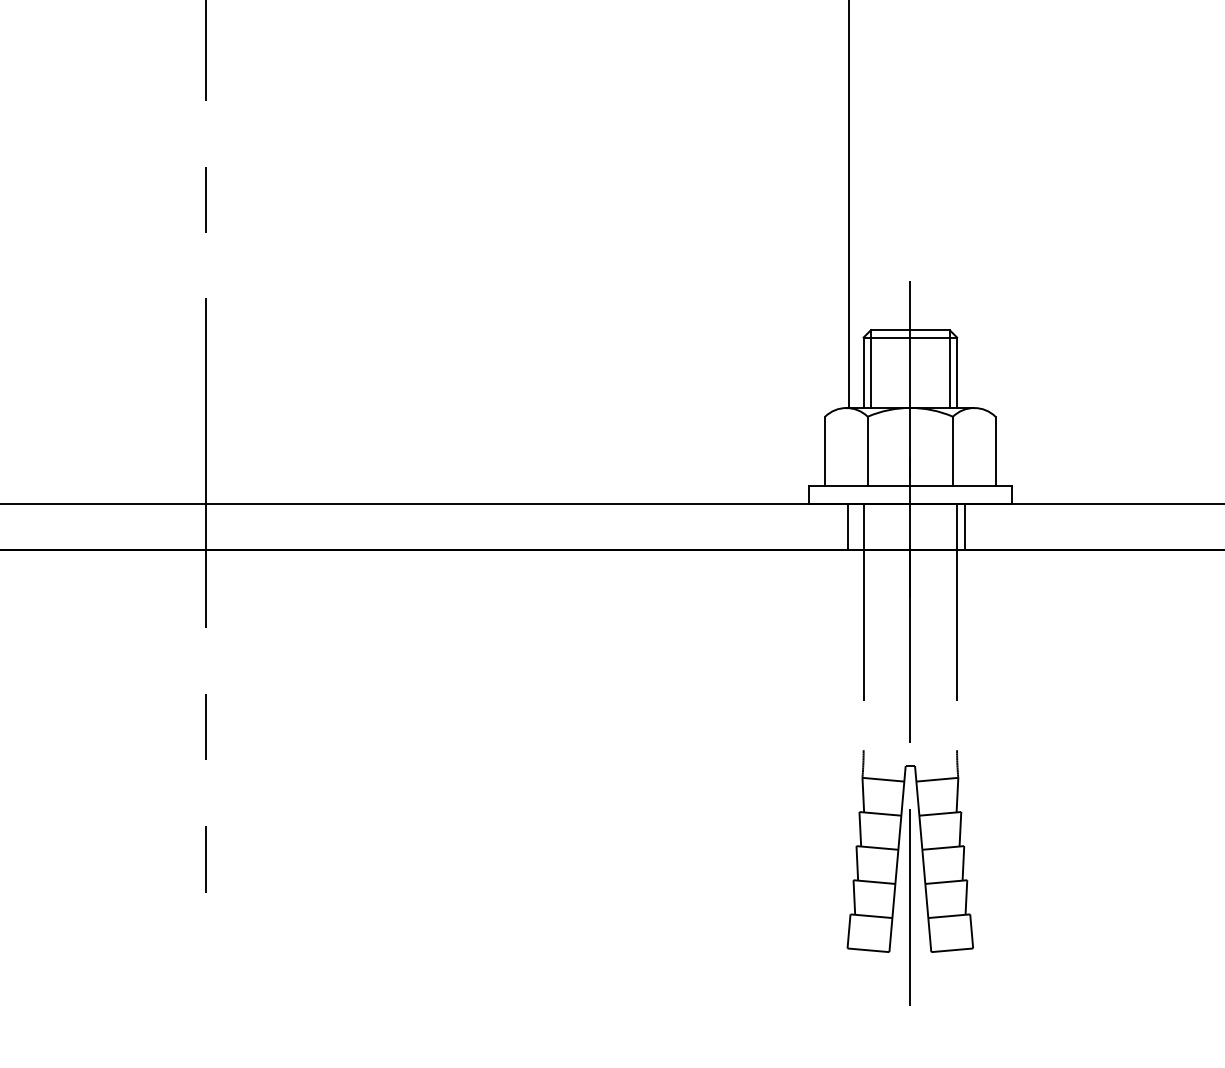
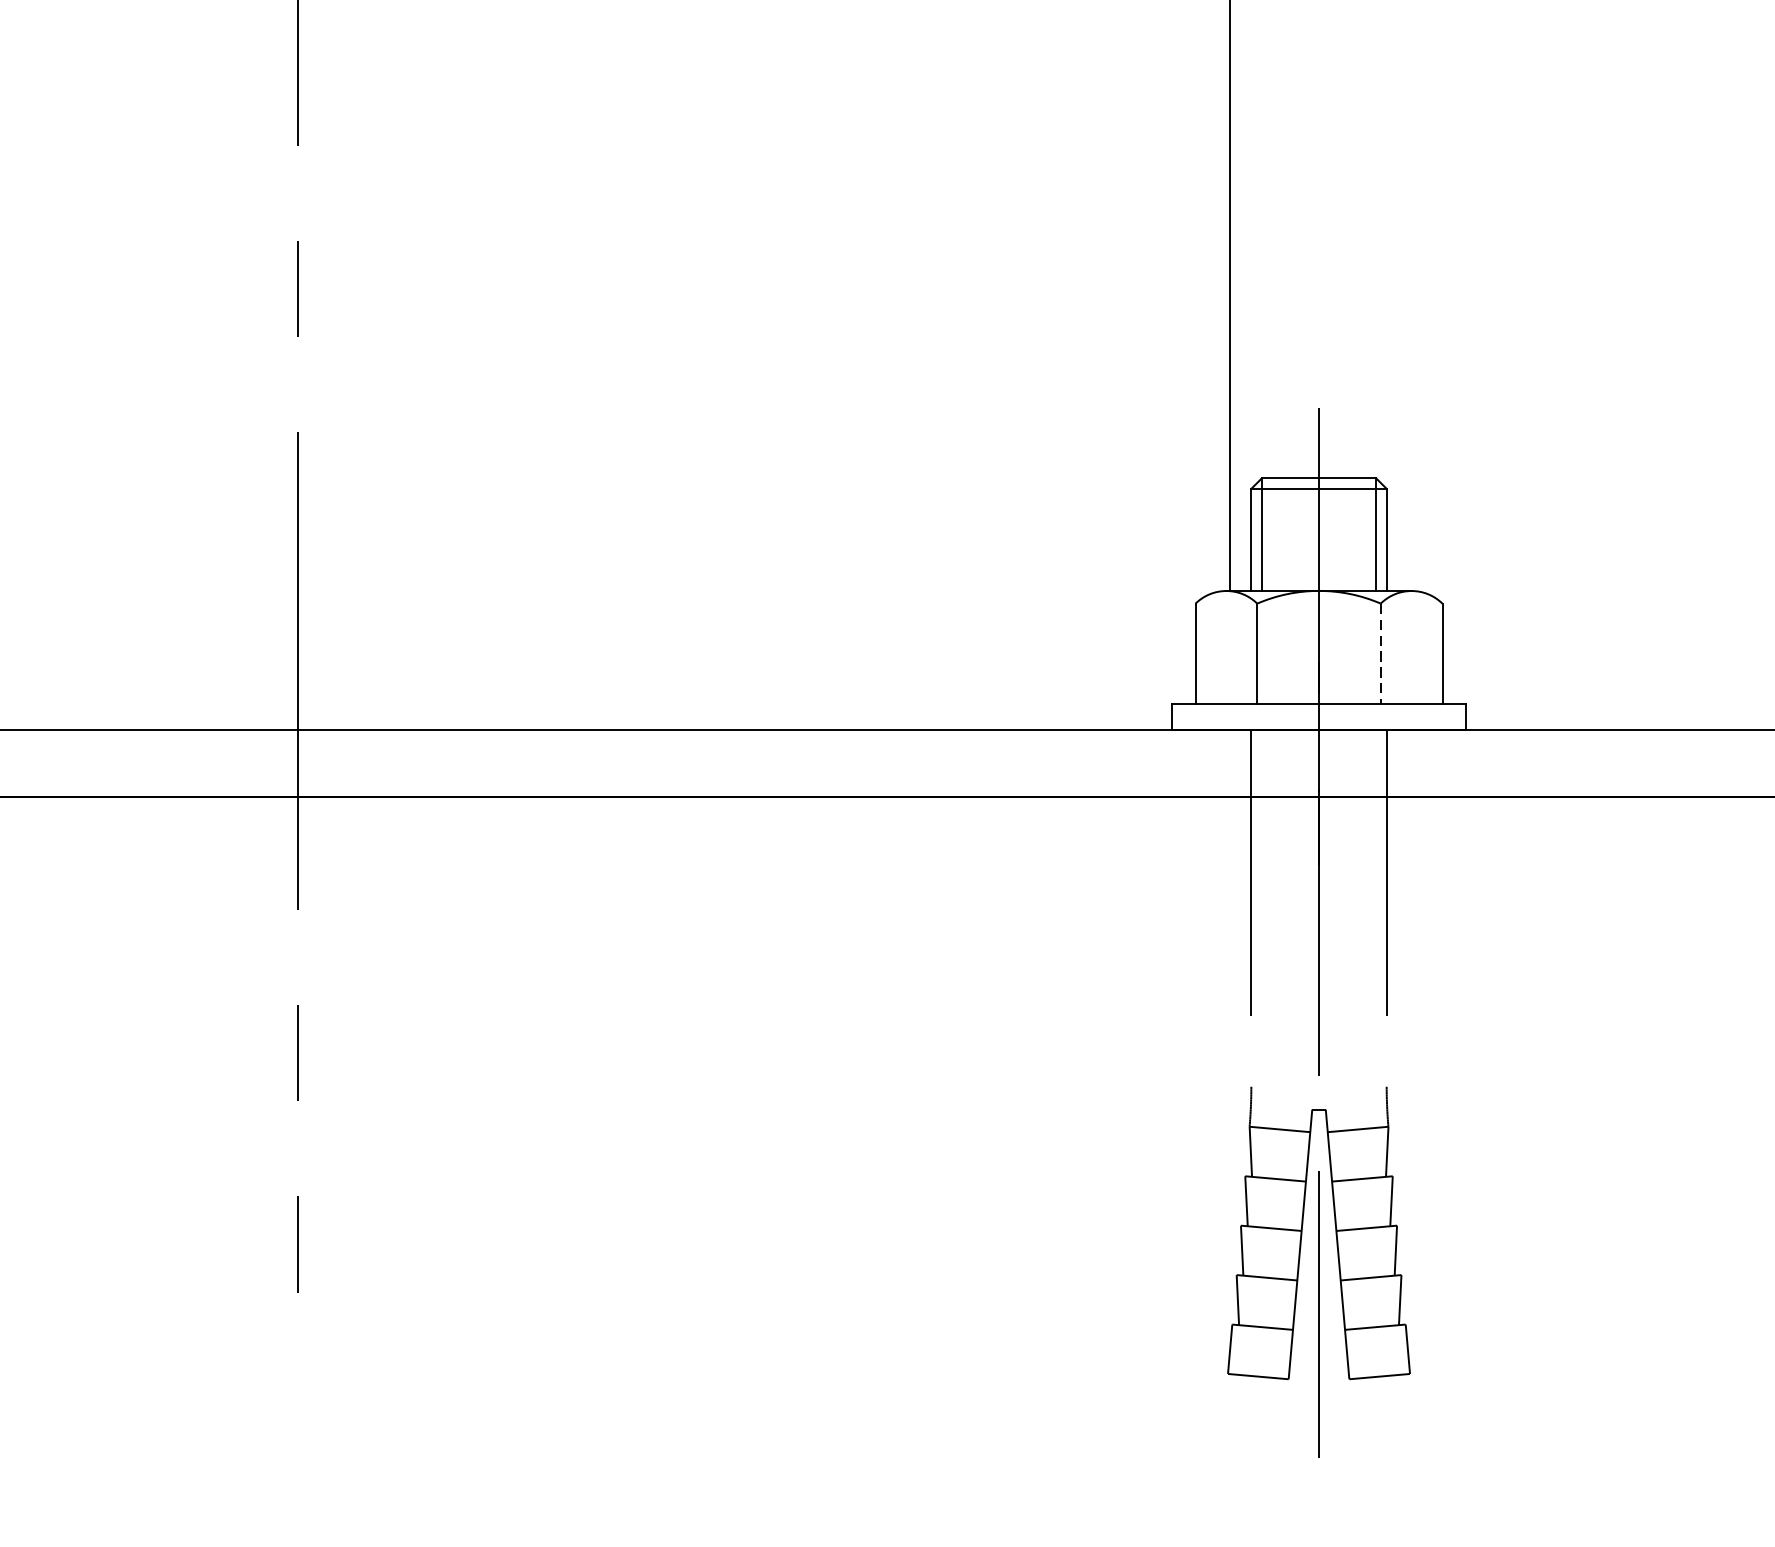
line: (952, 451) -> (1380, 653), solid -> dashed
line: (848, 526) -> (1229, 762), removed
line: (964, 526) -> (1397, 762), removed

